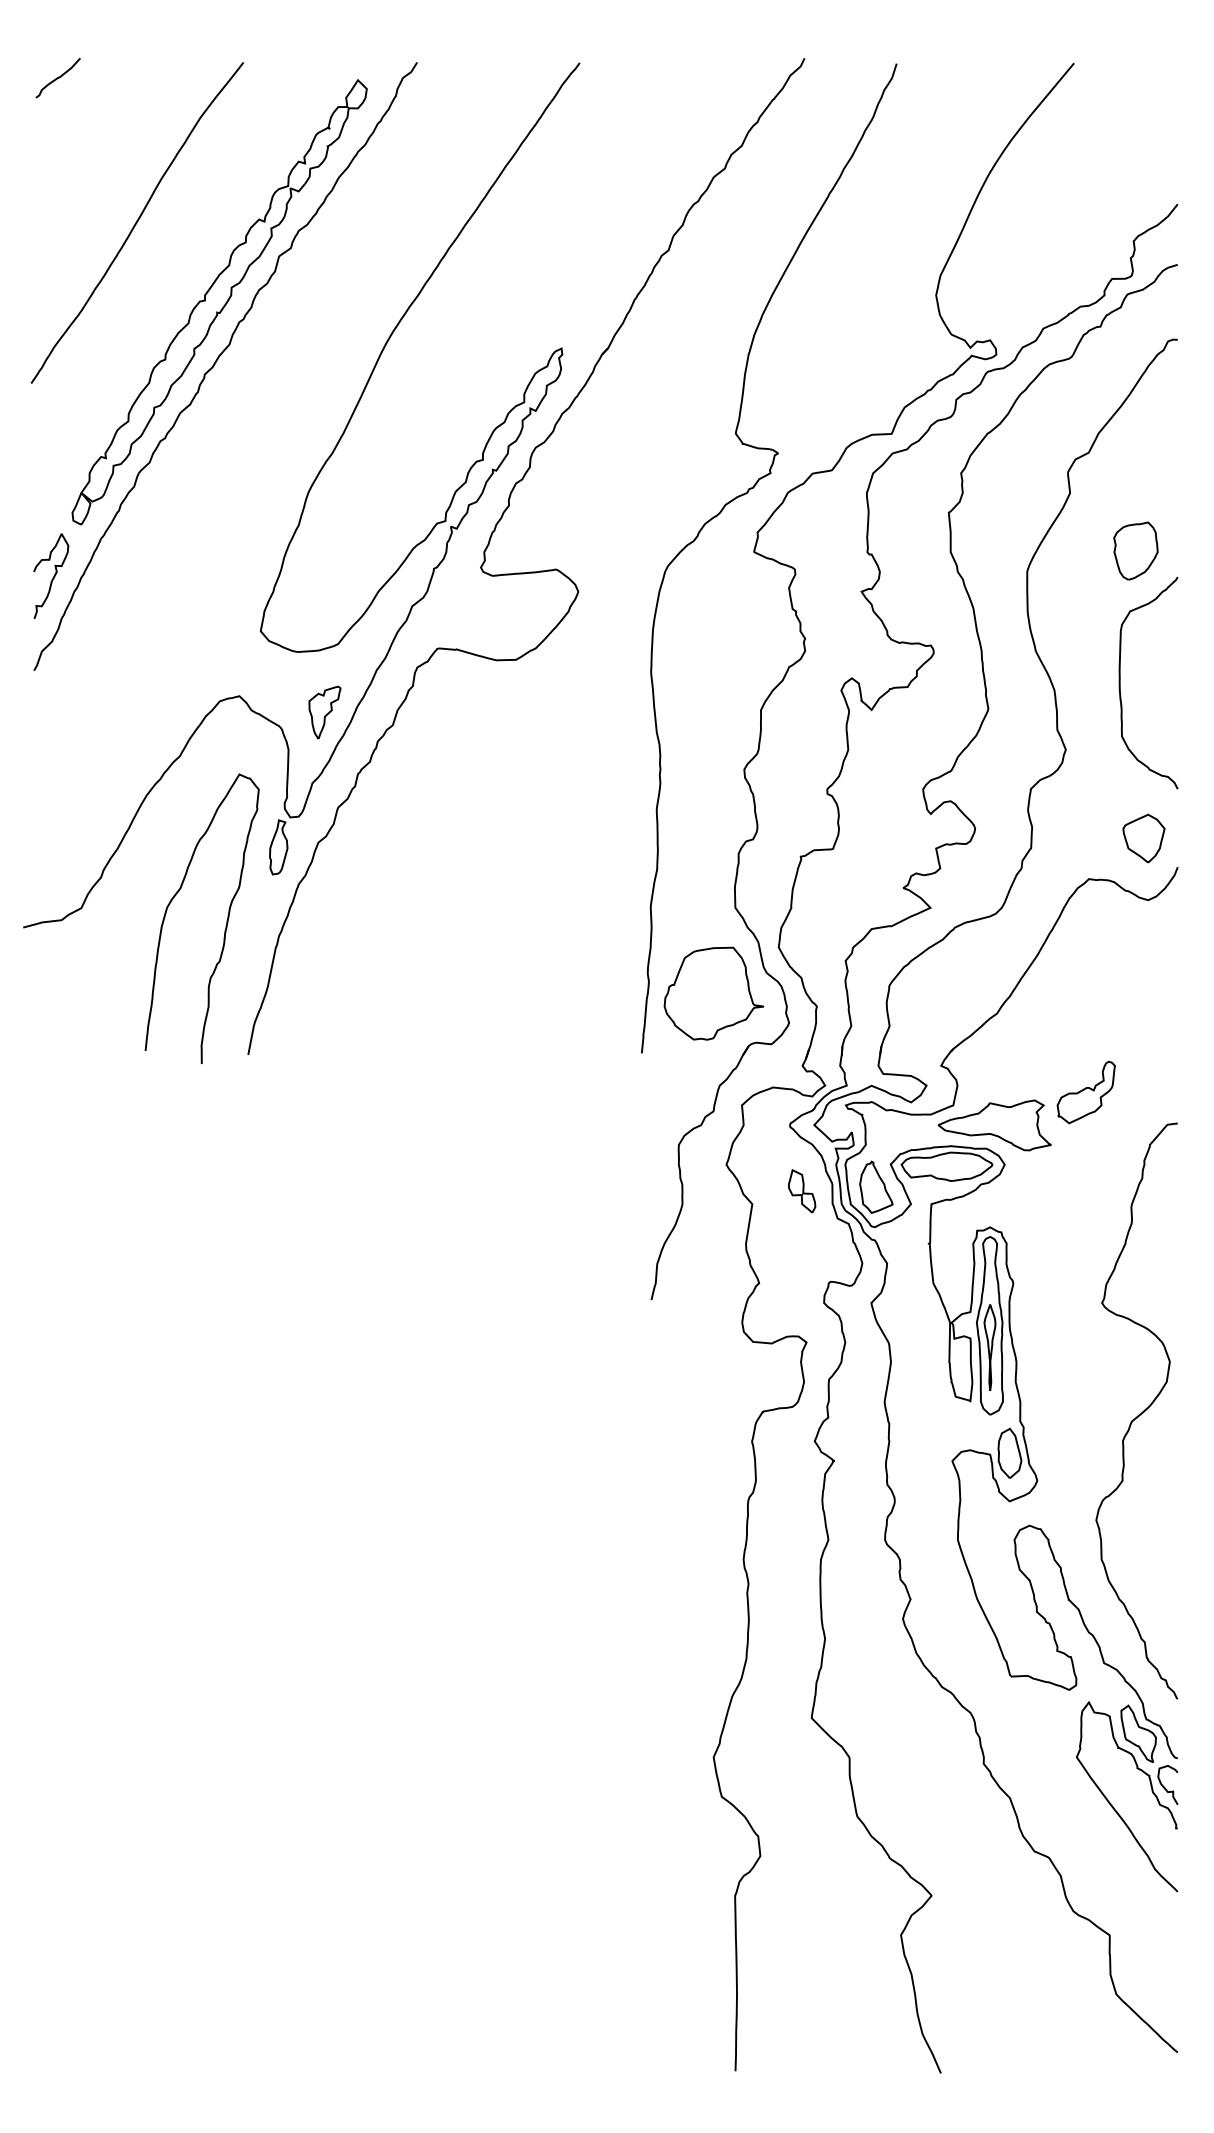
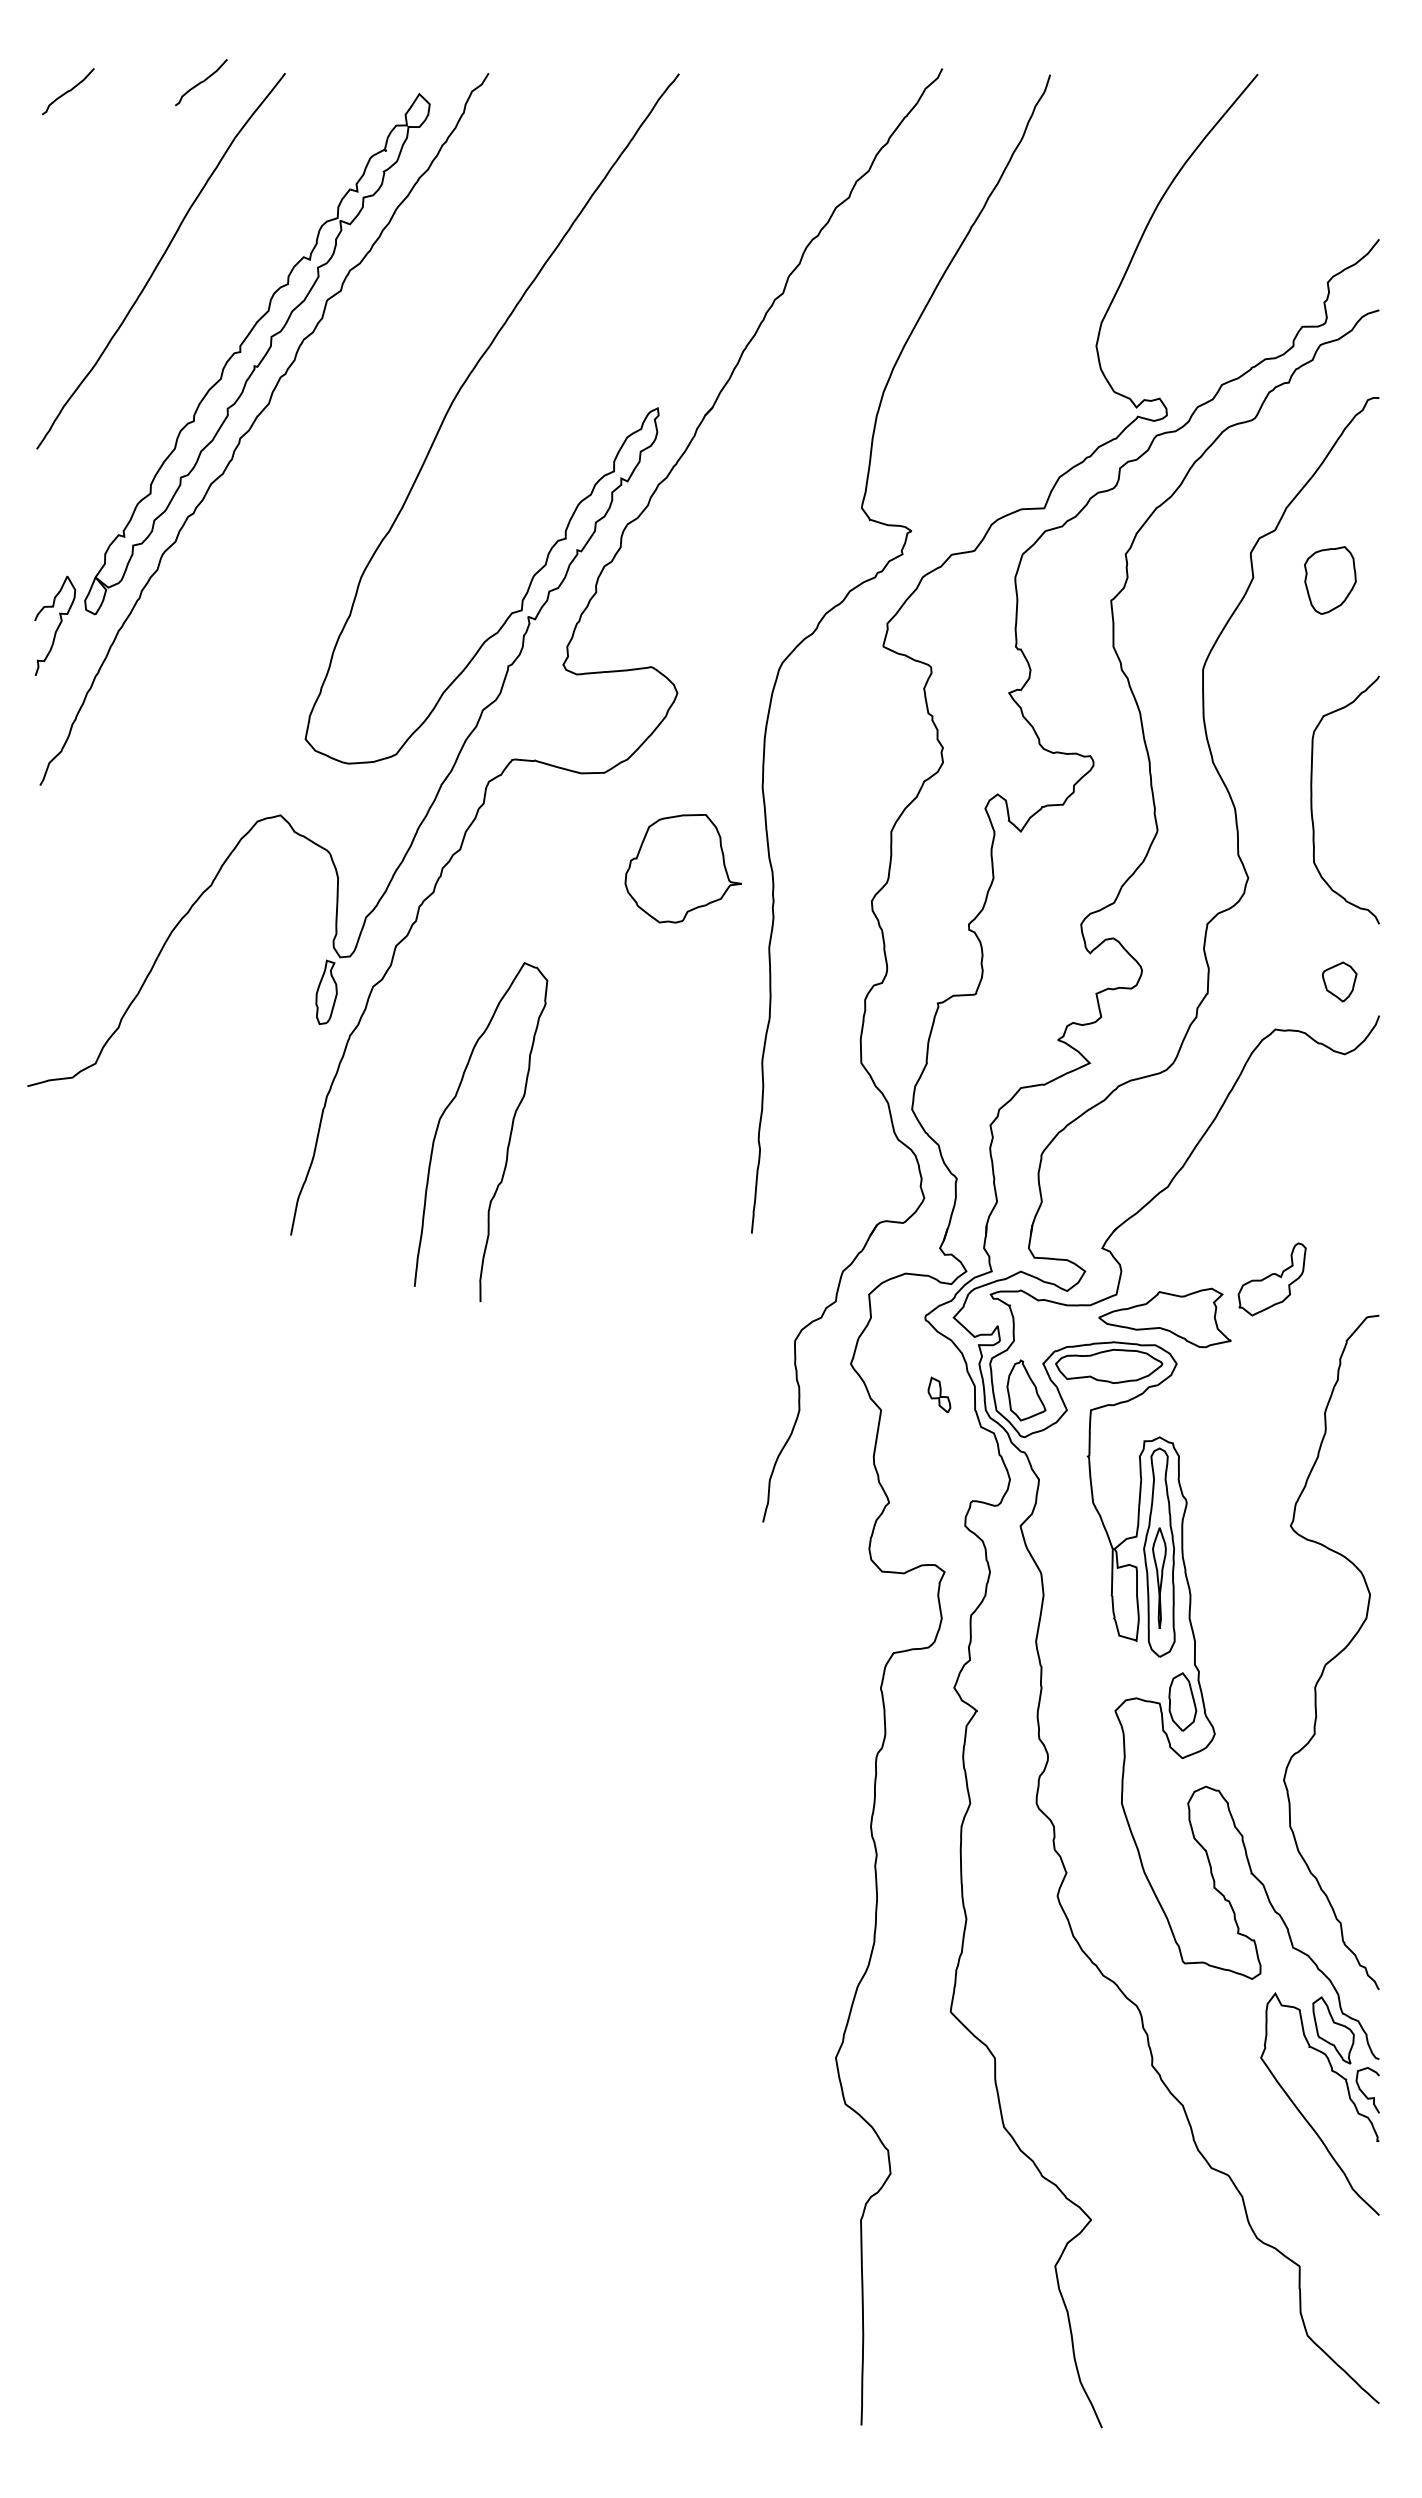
curve: (171, 70) -> (201, 82), added
part: (1136, 551) -> (1330, 580), moved
curve: (53, 576) -> (57, 626), moved
part: (324, 712) -> (380, 834), removed
part: (1143, 838) -> (1339, 981), size x0.7
curve: (226, 920) -> (509, 1134), moved
part: (713, 993) -> (682, 868), moved
part: (802, 1190) -> (939, 1394), size x0.7

